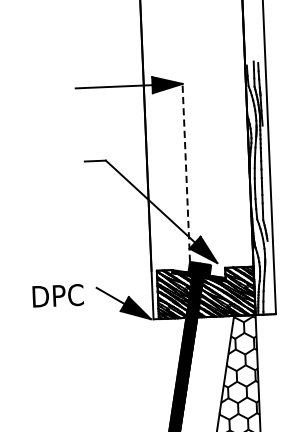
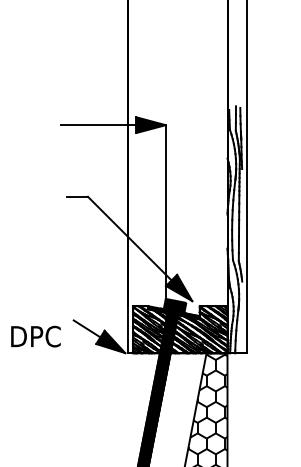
line: (186, 173) -> (165, 212), dashed -> solid
text: (57, 295) -> (35, 336), moved

